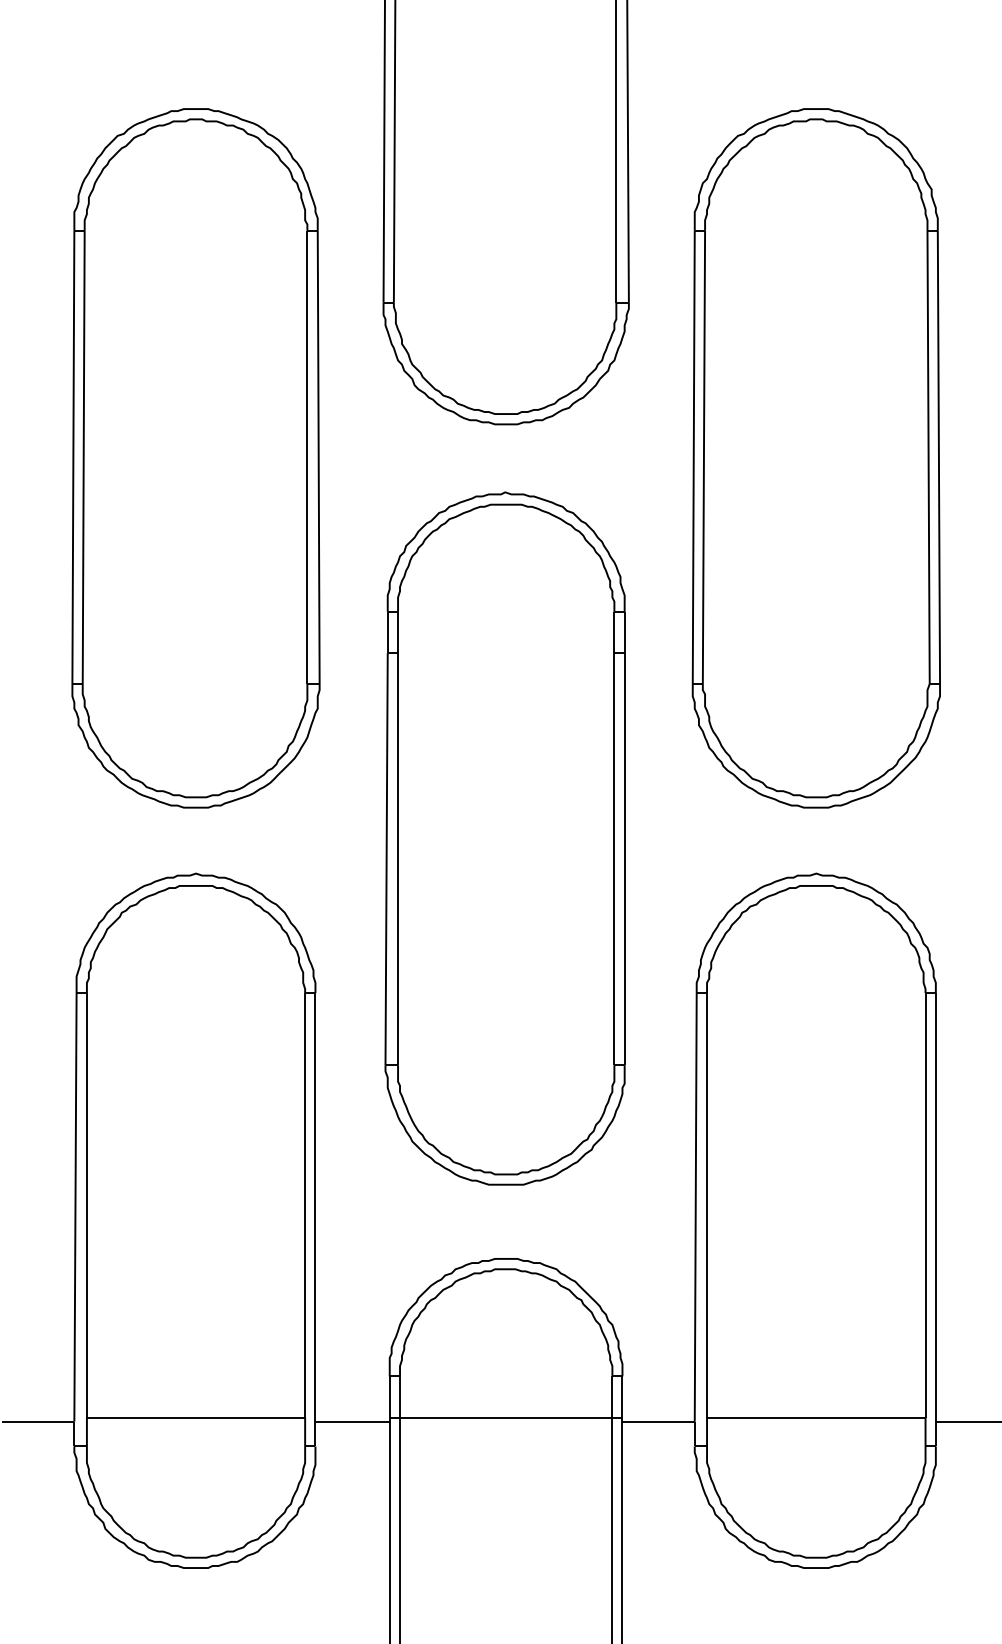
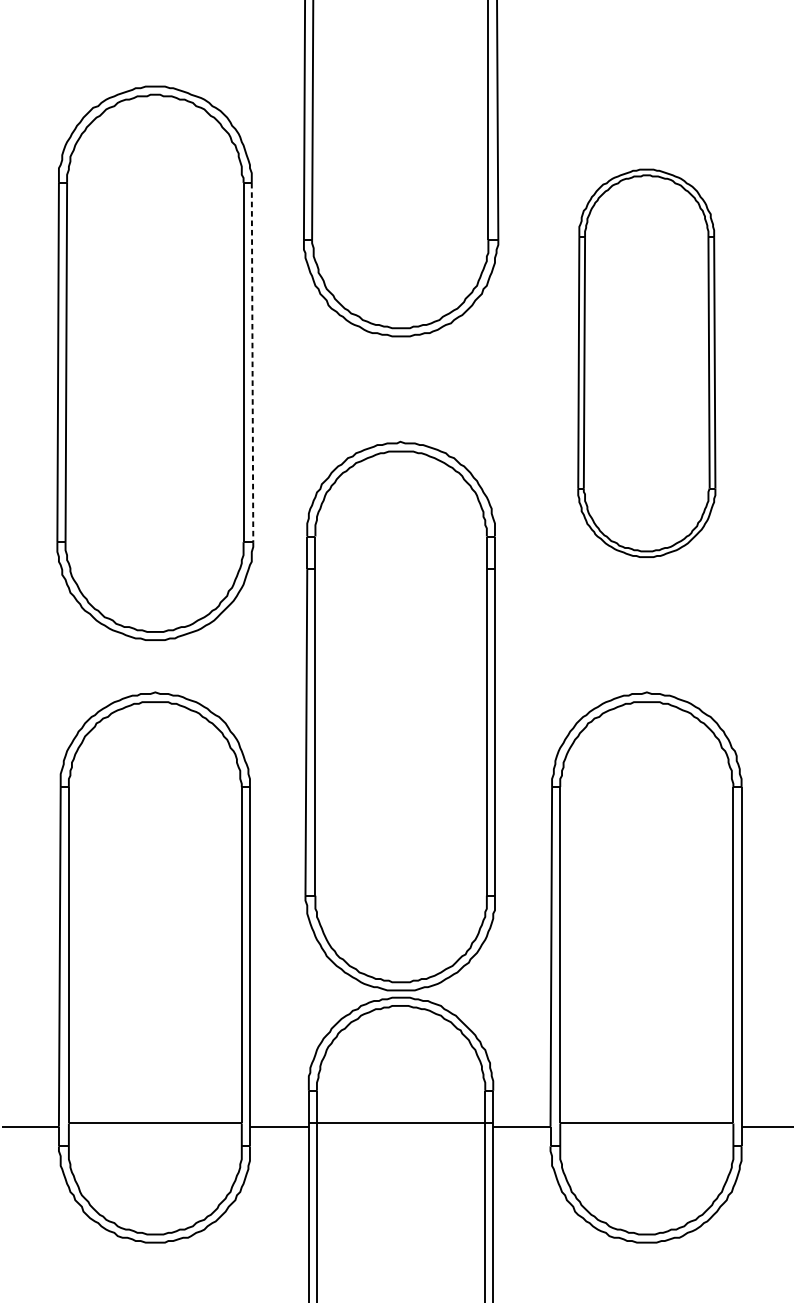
line: (318, 457) -> (252, 362), solid -> dashed
part: (815, 458) -> (646, 363), size x0.7
part: (504, 838) -> (399, 716), moved

